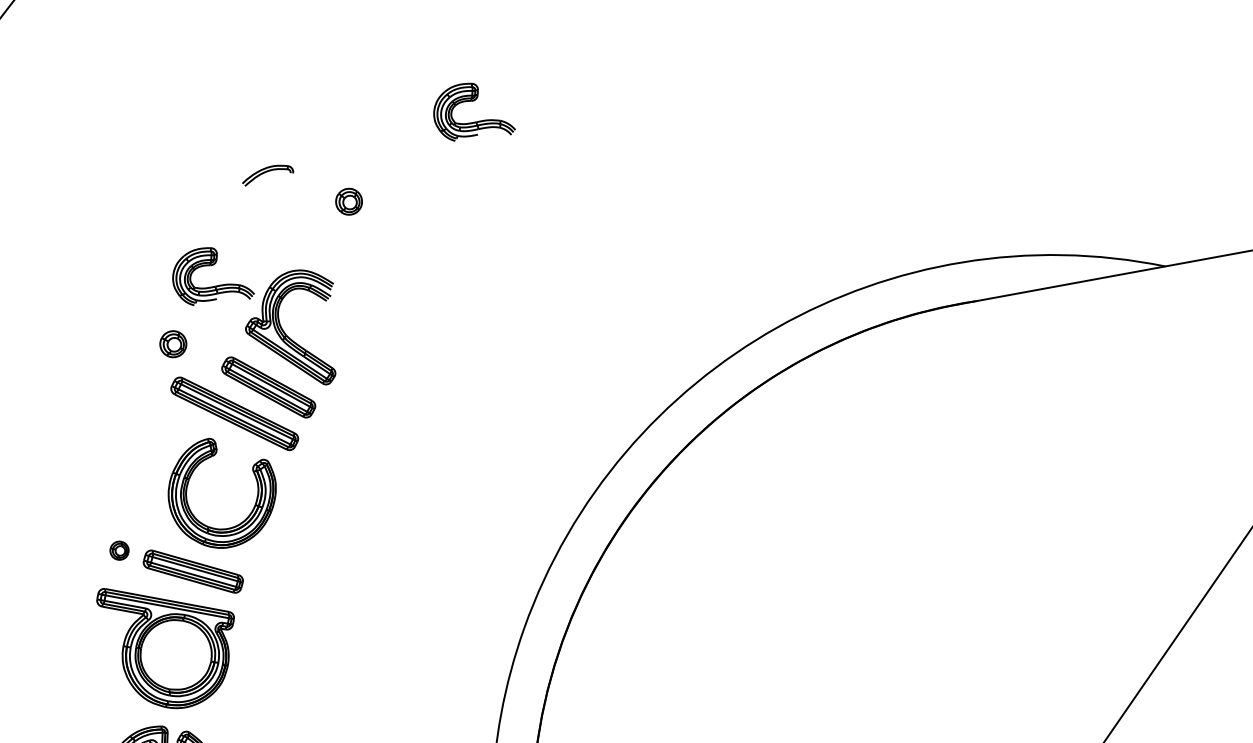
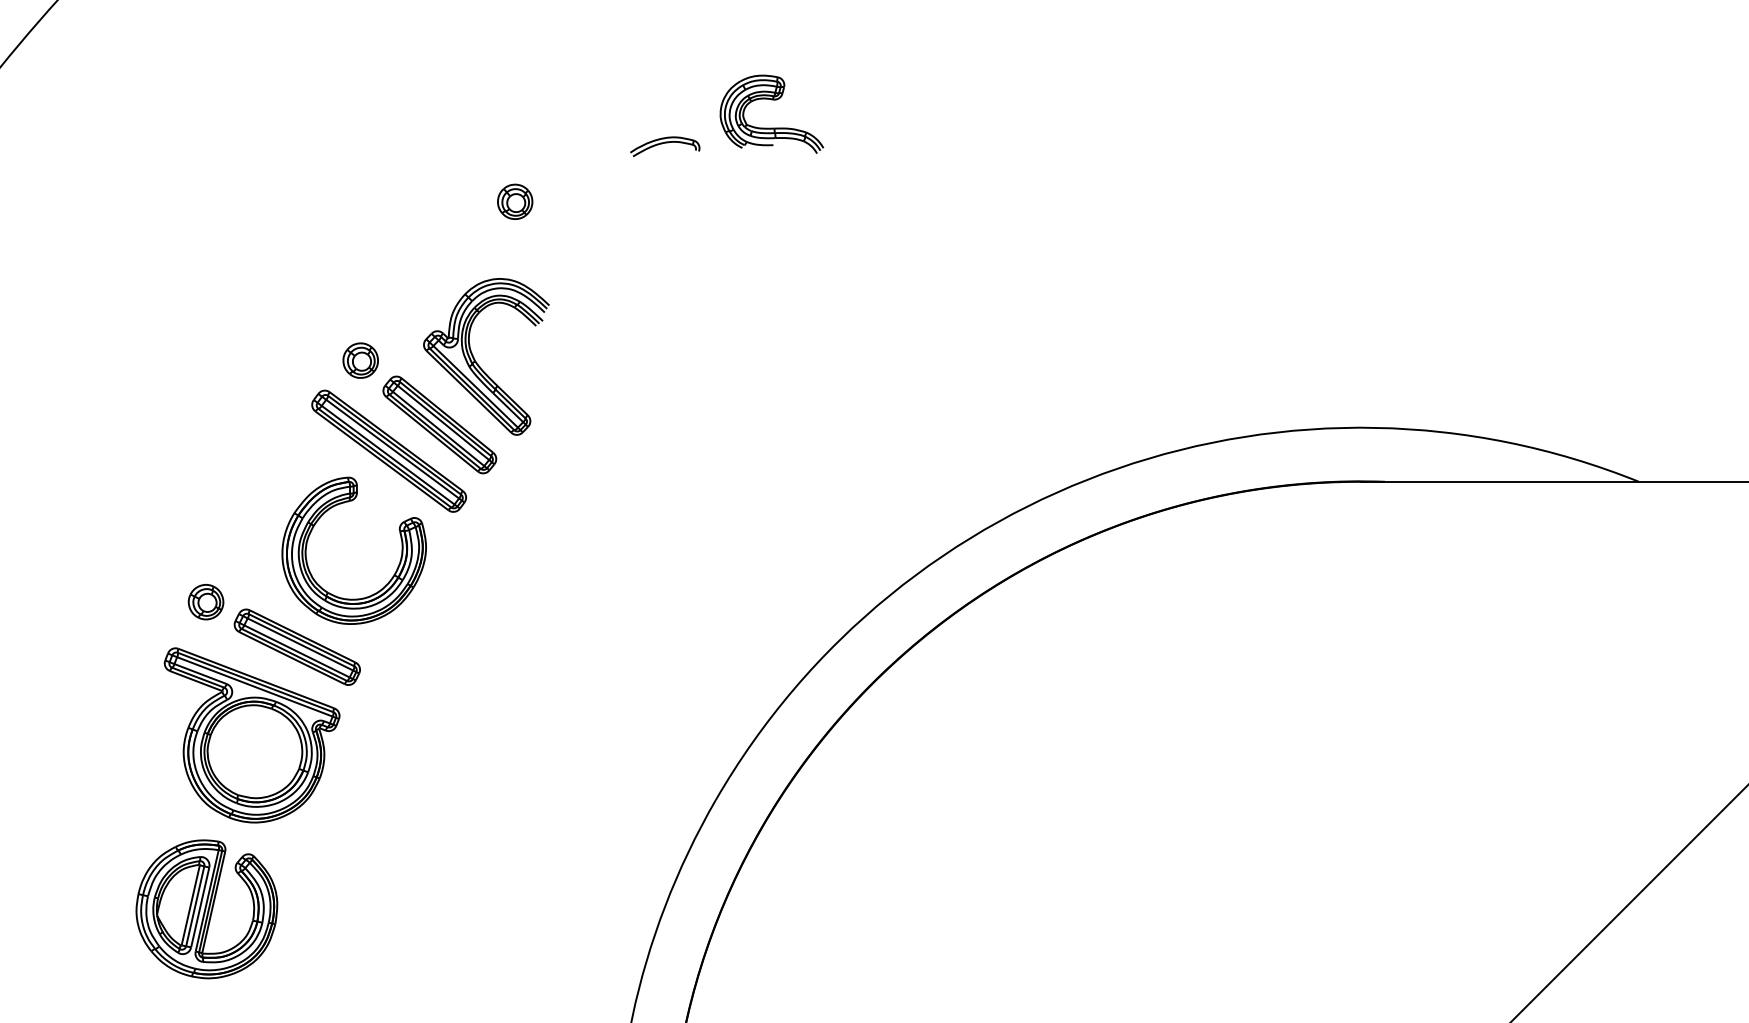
part: (267, 174) -> (665, 146), moved
part: (349, 201) -> (515, 201), moved
part: (209, 266) -> (391, 252), removed
part: (173, 344) -> (360, 360), moved
part: (119, 550) -> (205, 602), size x1.43

